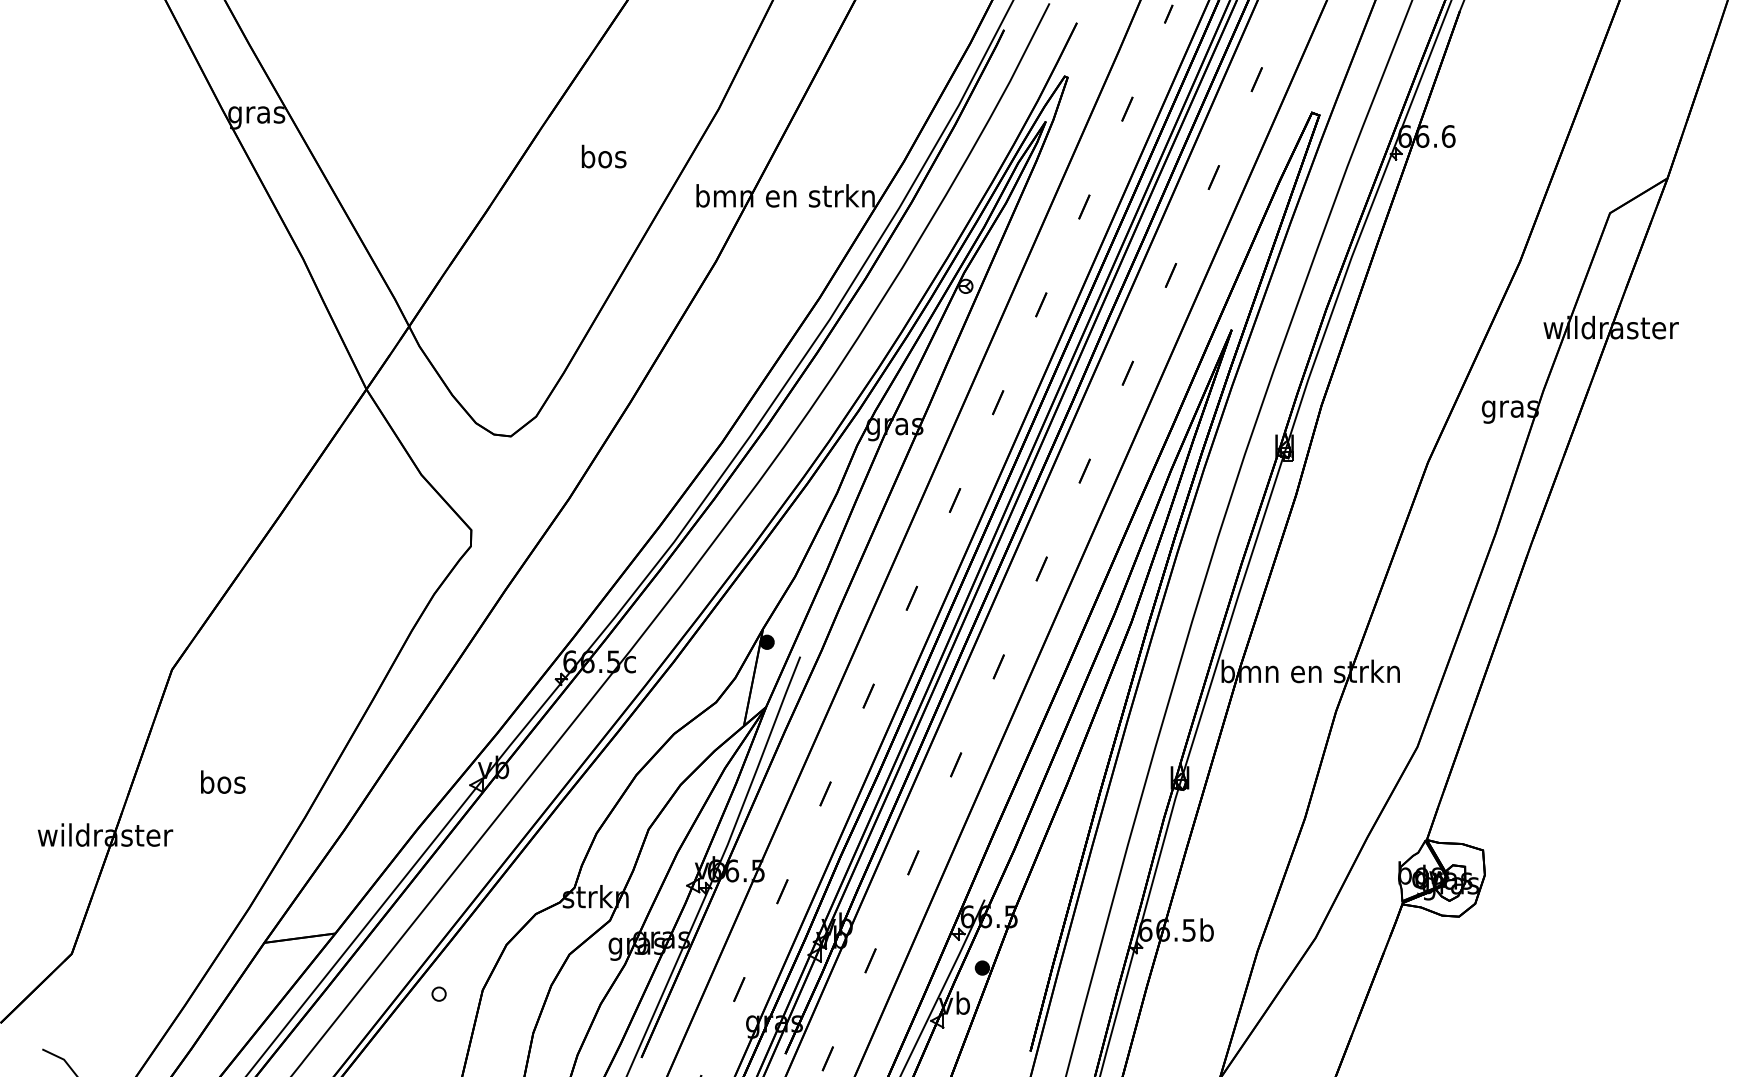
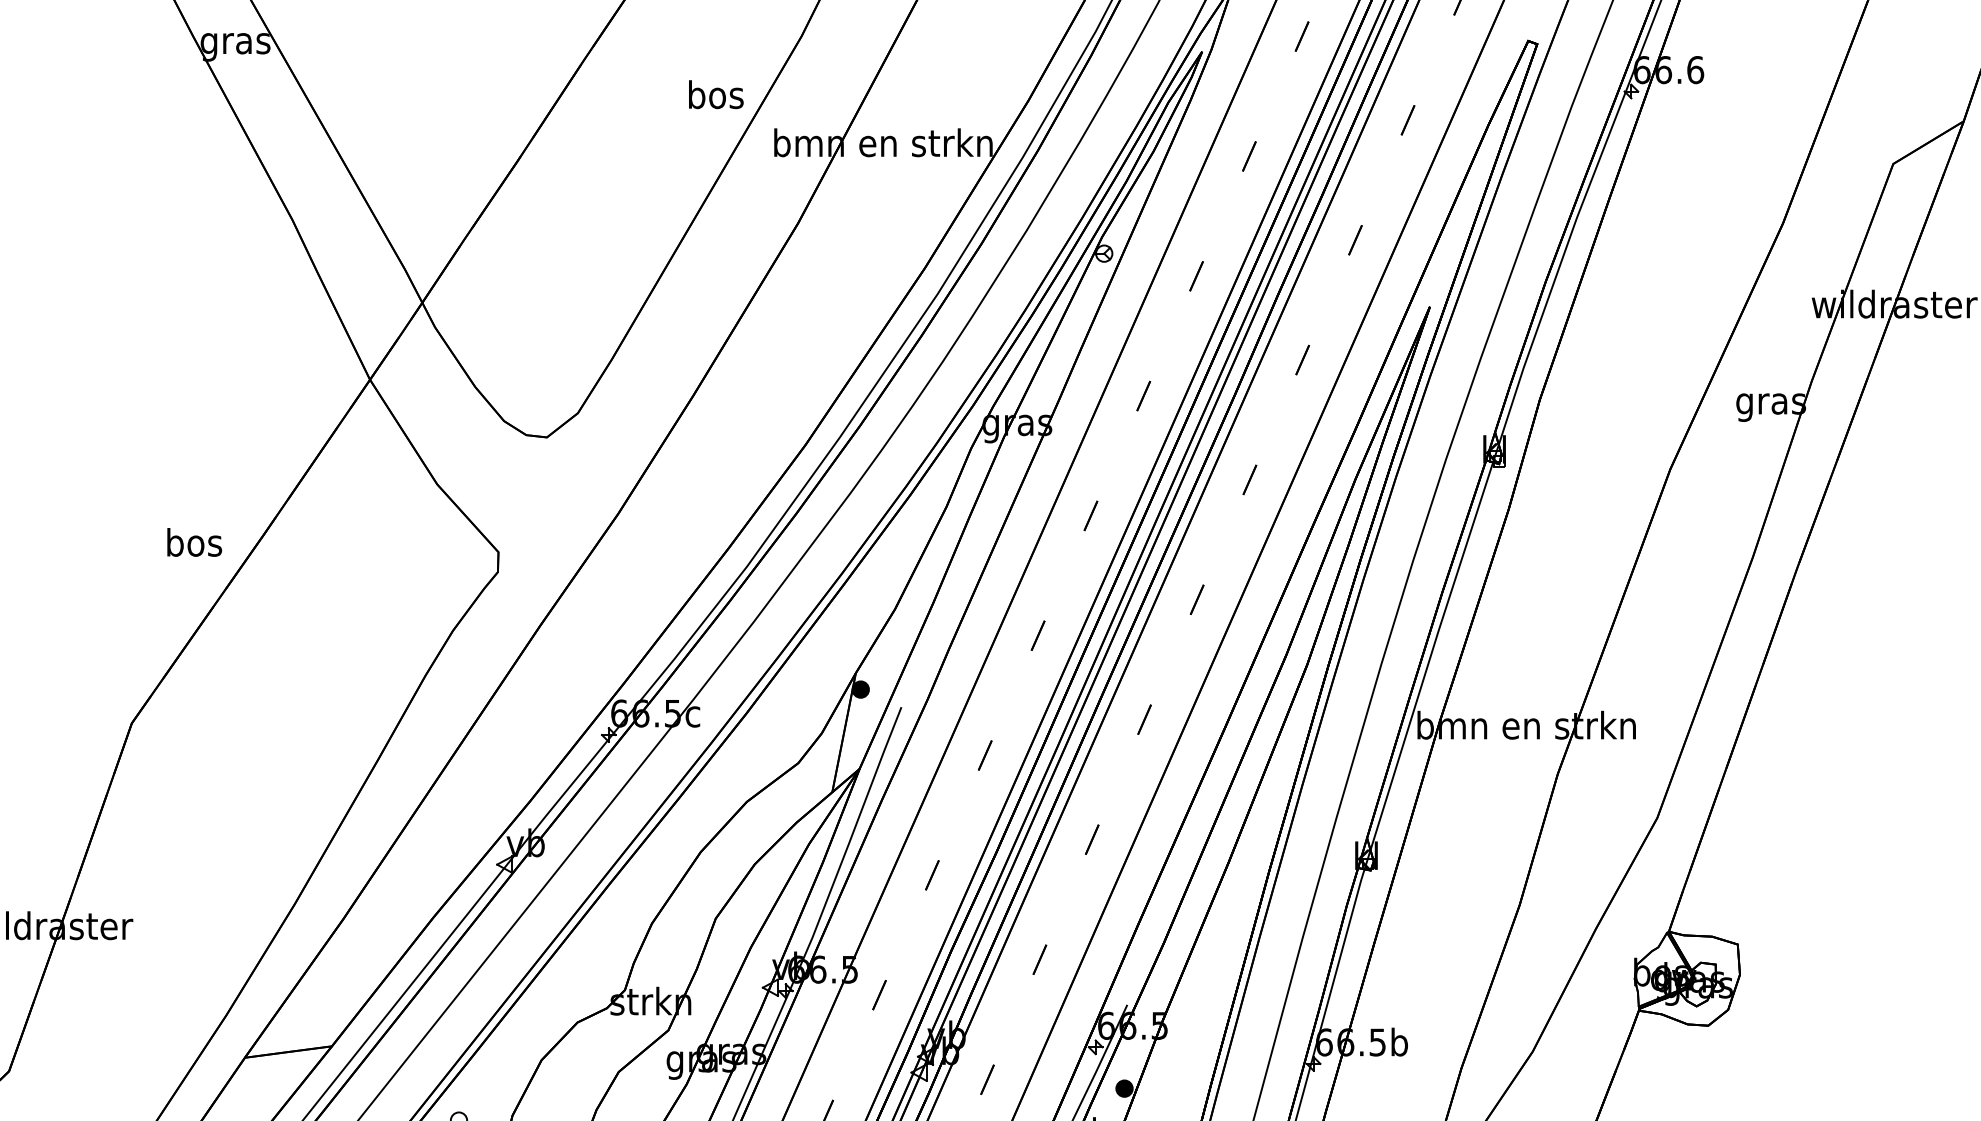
text: (603, 156) -> (715, 94), moved
text: (223, 781) -> (194, 541), moved

